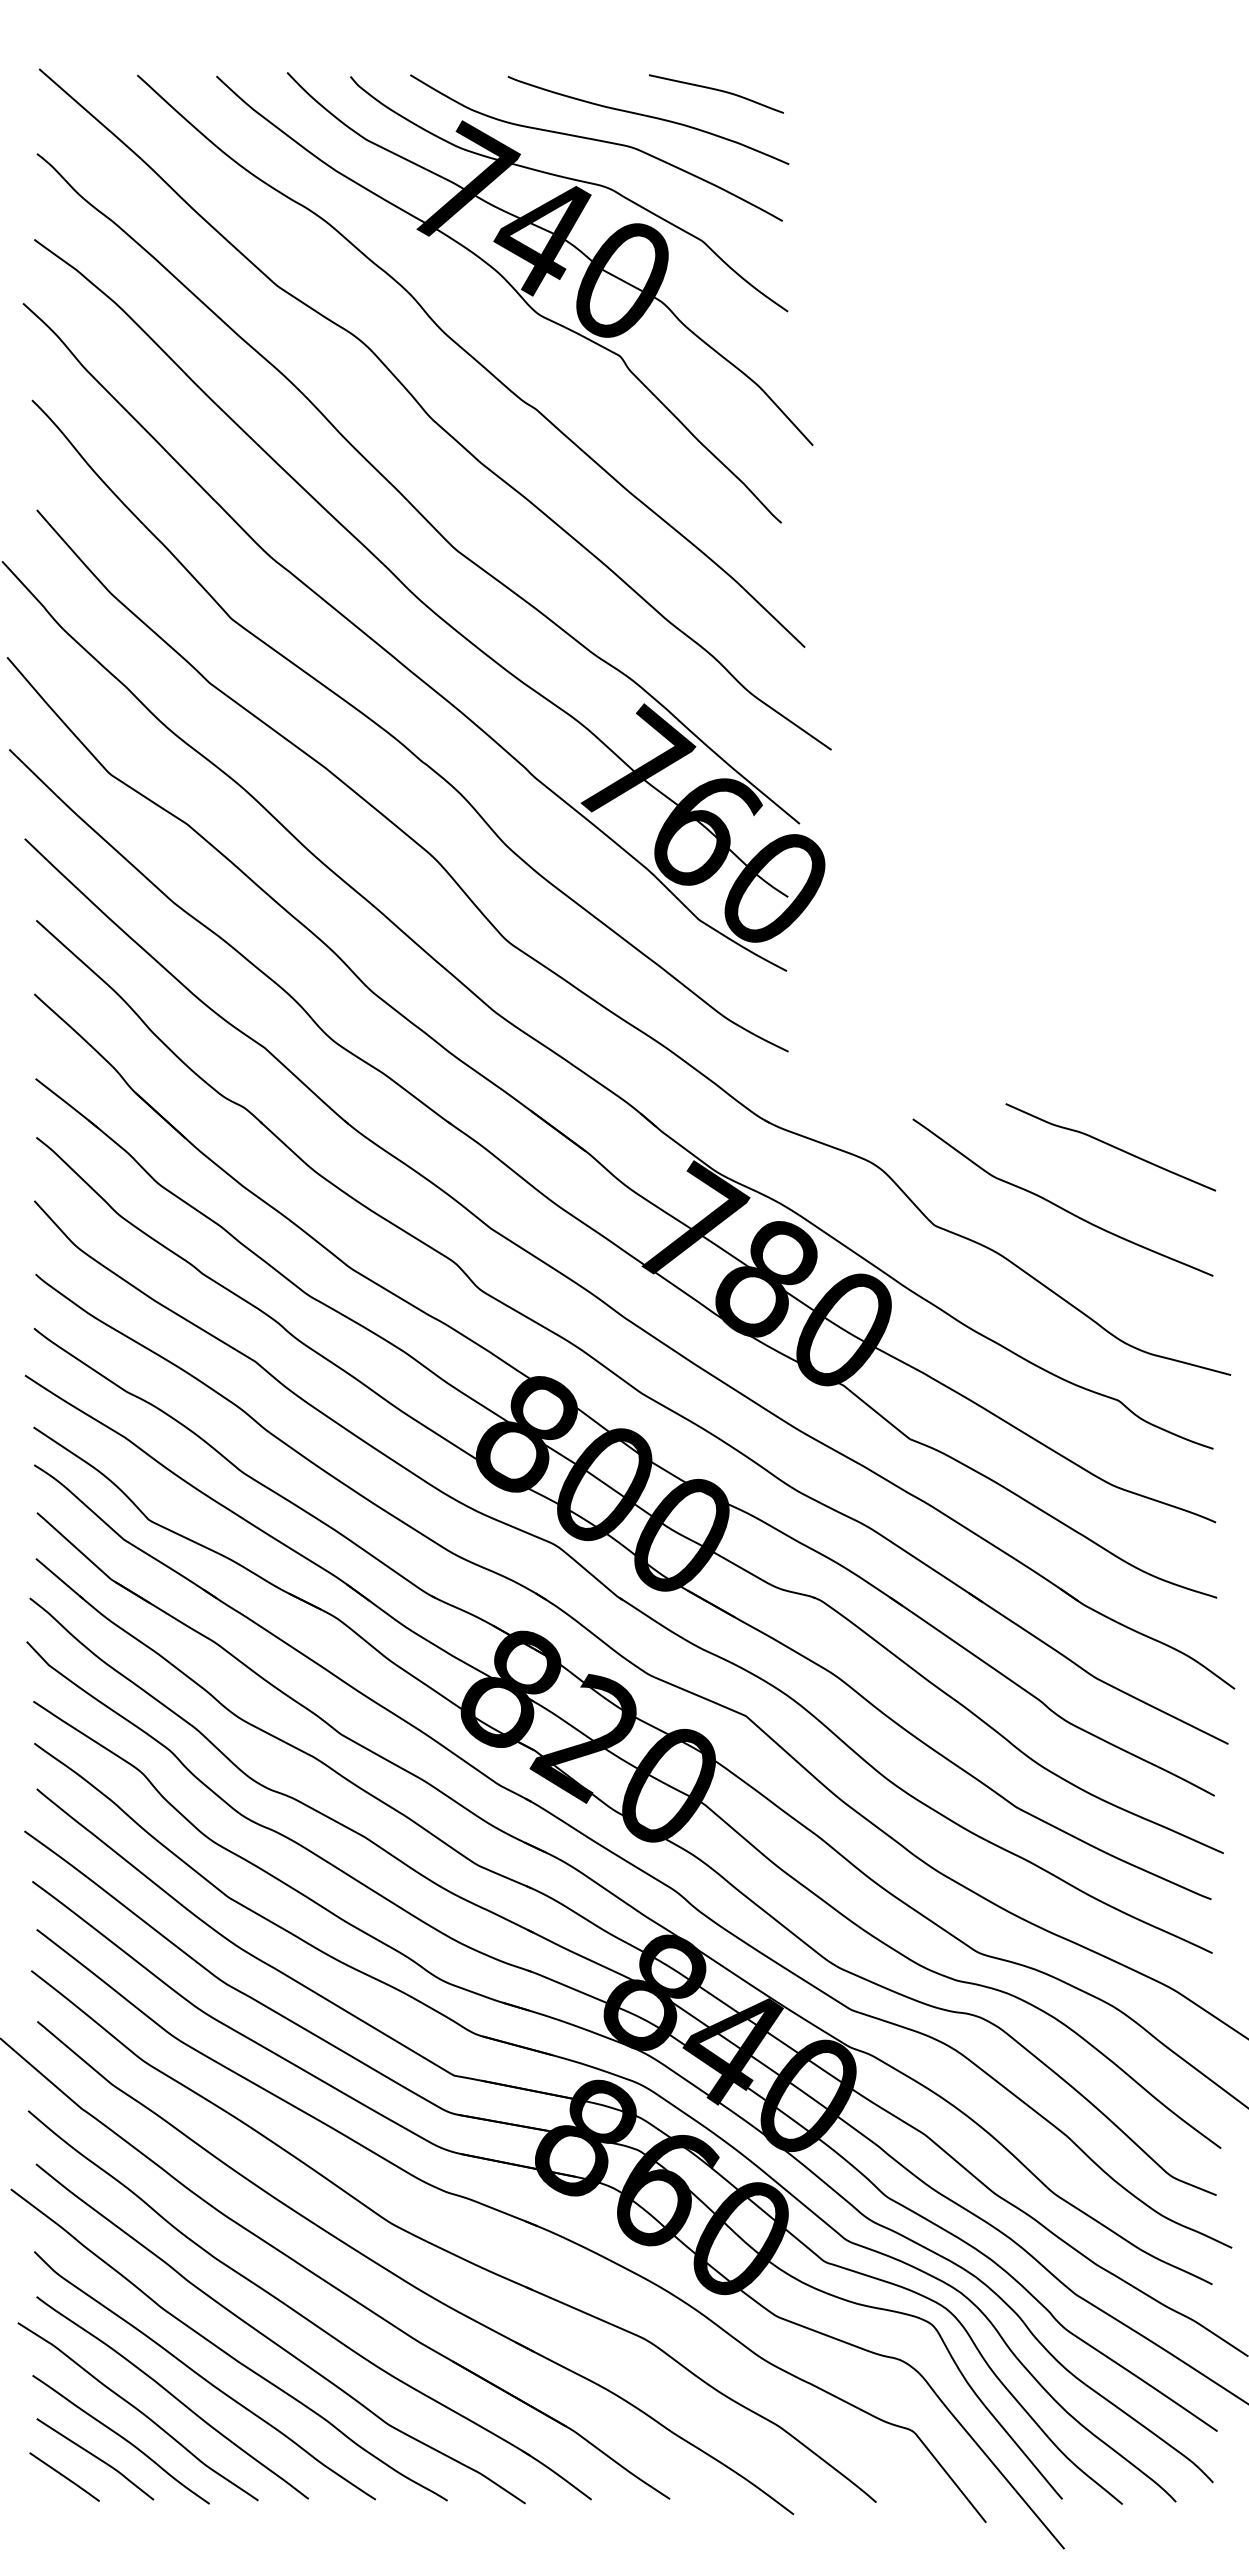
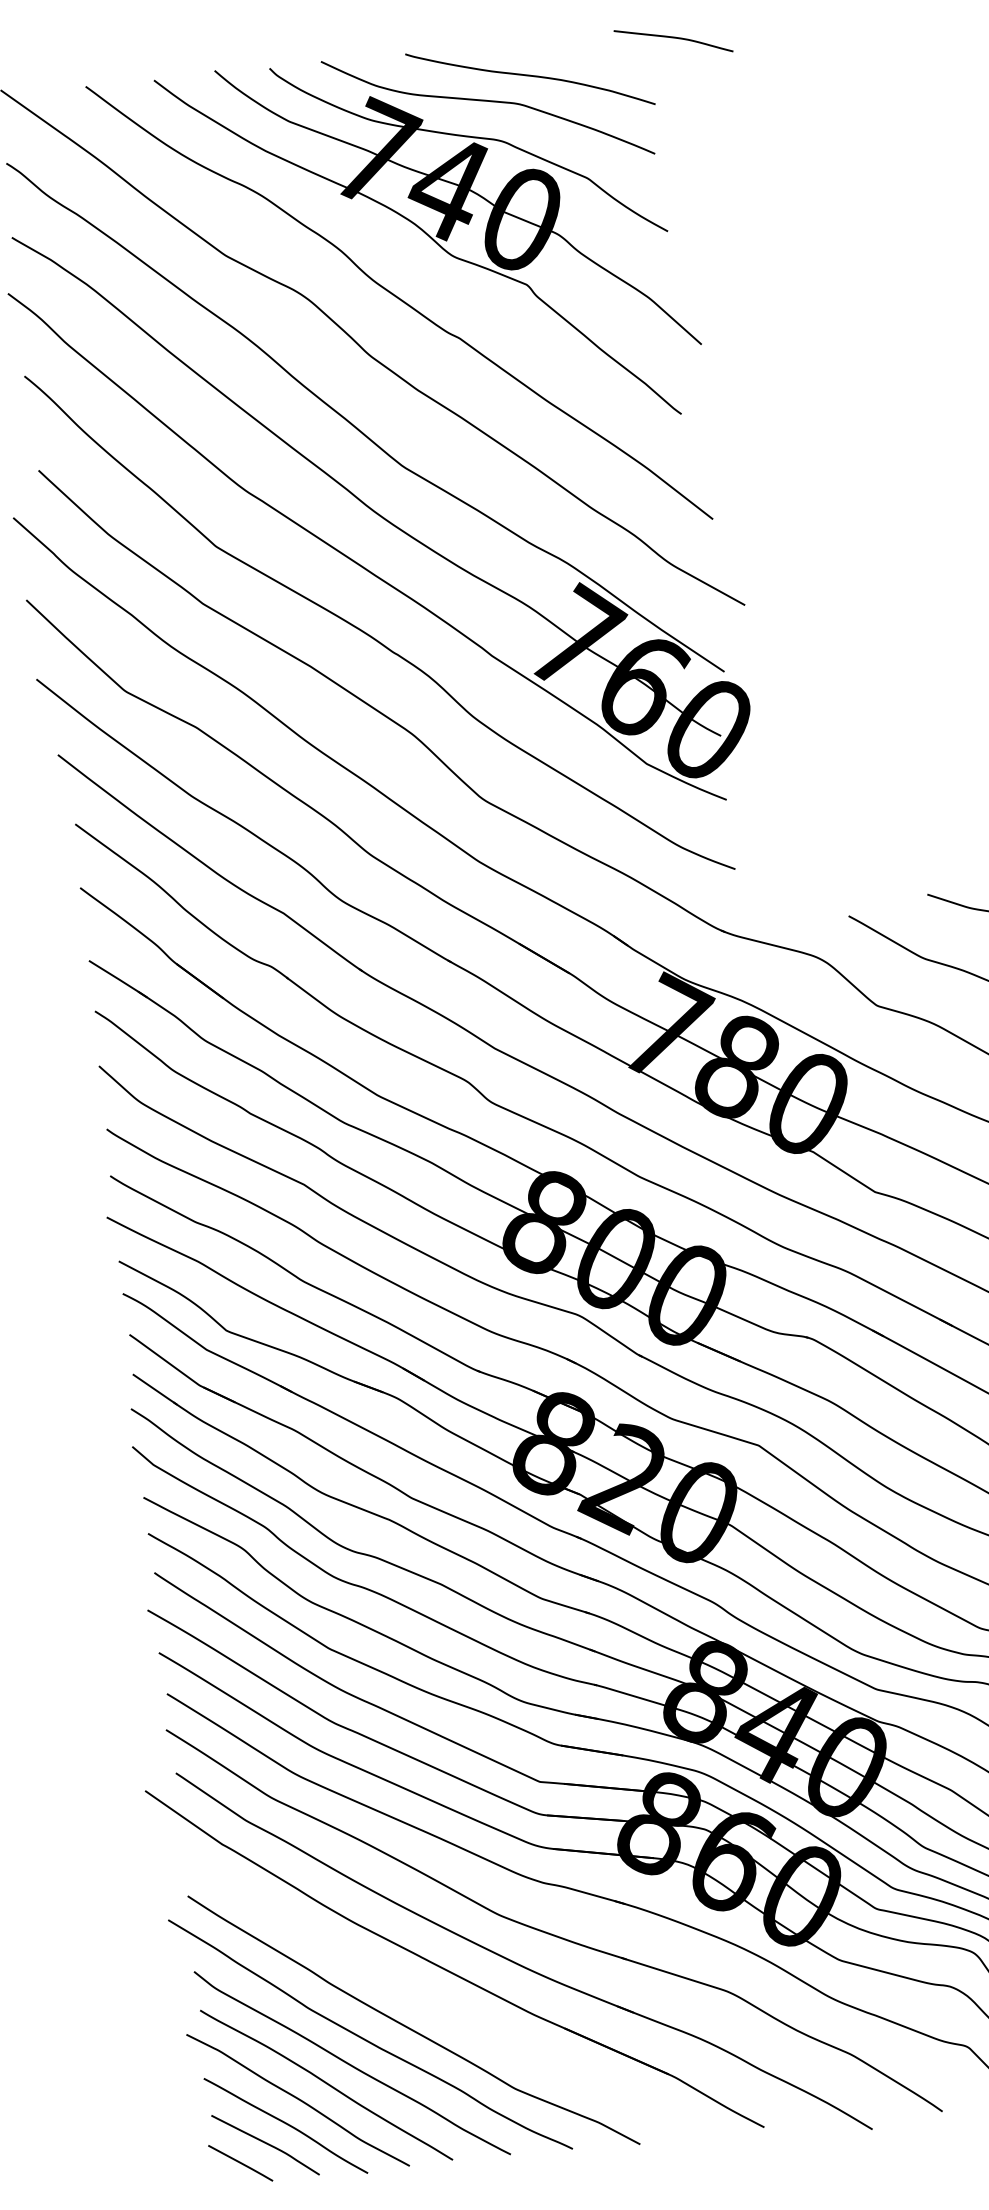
curve: (715, 90) -> (672, 38), moved
part: (303, 2315) -> (431, 2002), removed

